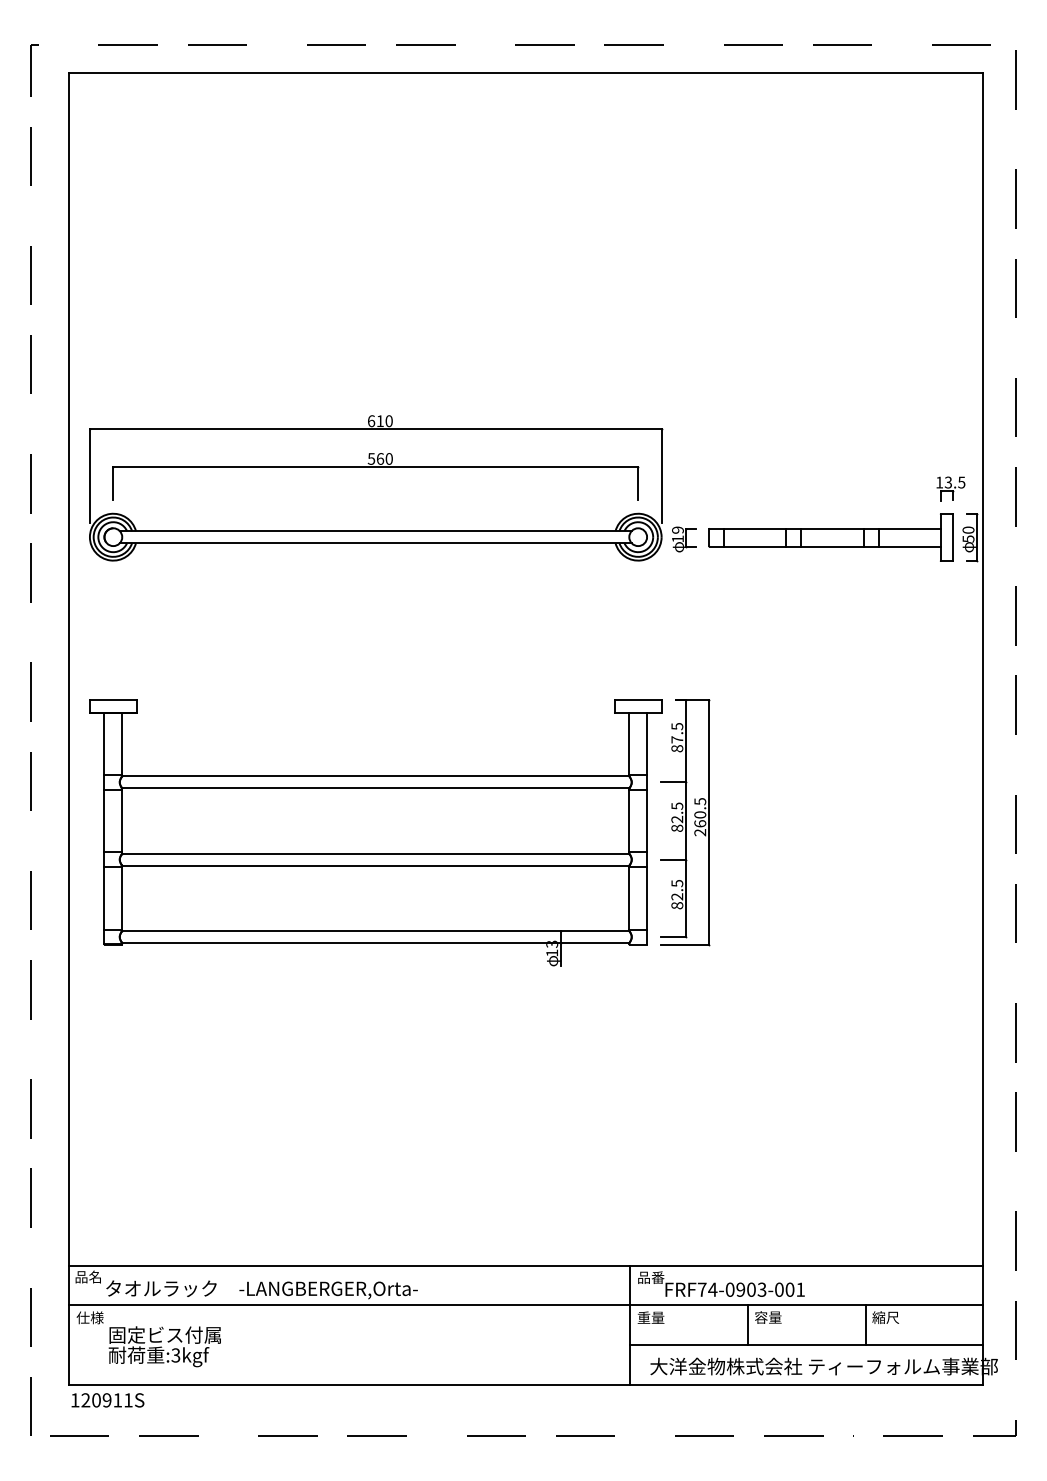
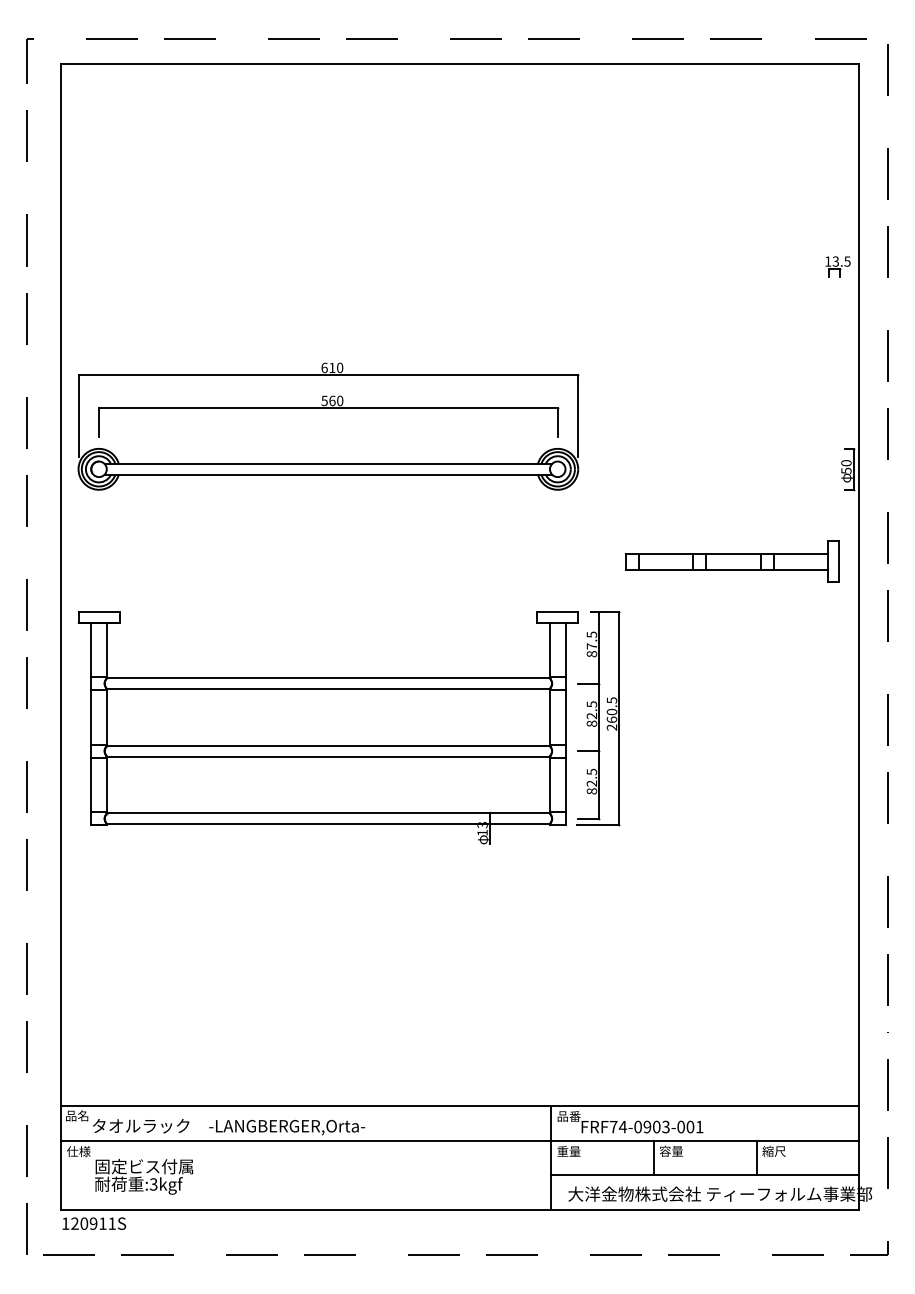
part: (950, 488) -> (837, 266), moved
part: (831, 537) -> (732, 561), moved
part: (683, 539) -> (597, 471), removed

